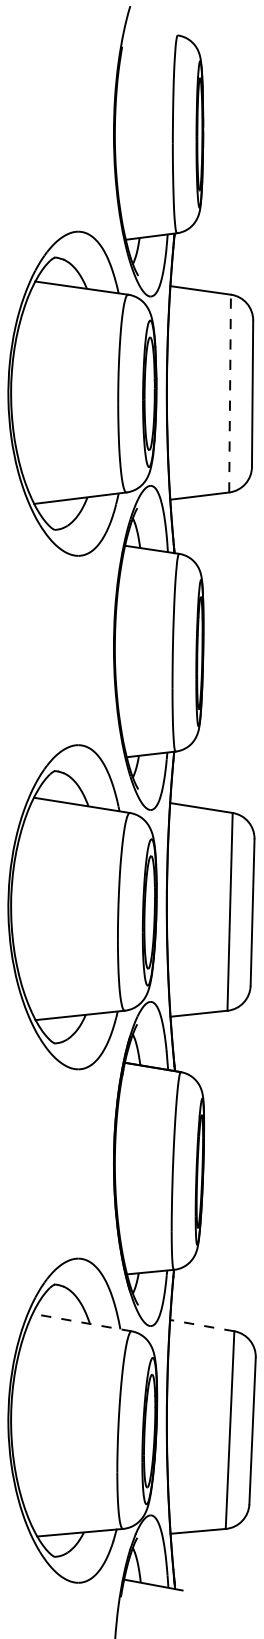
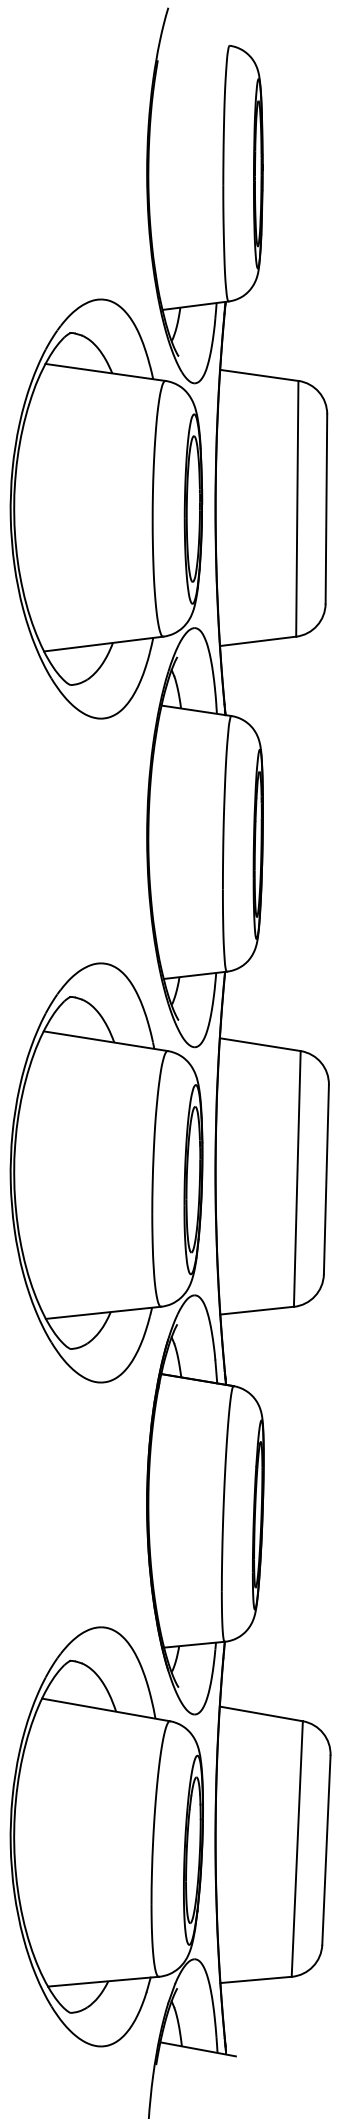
line: (230, 393) -> (297, 508), dashed -> solid
line: (82, 1322) -> (106, 1709), dashed -> solid
line: (201, 1325) -> (260, 1713), dashed -> solid

